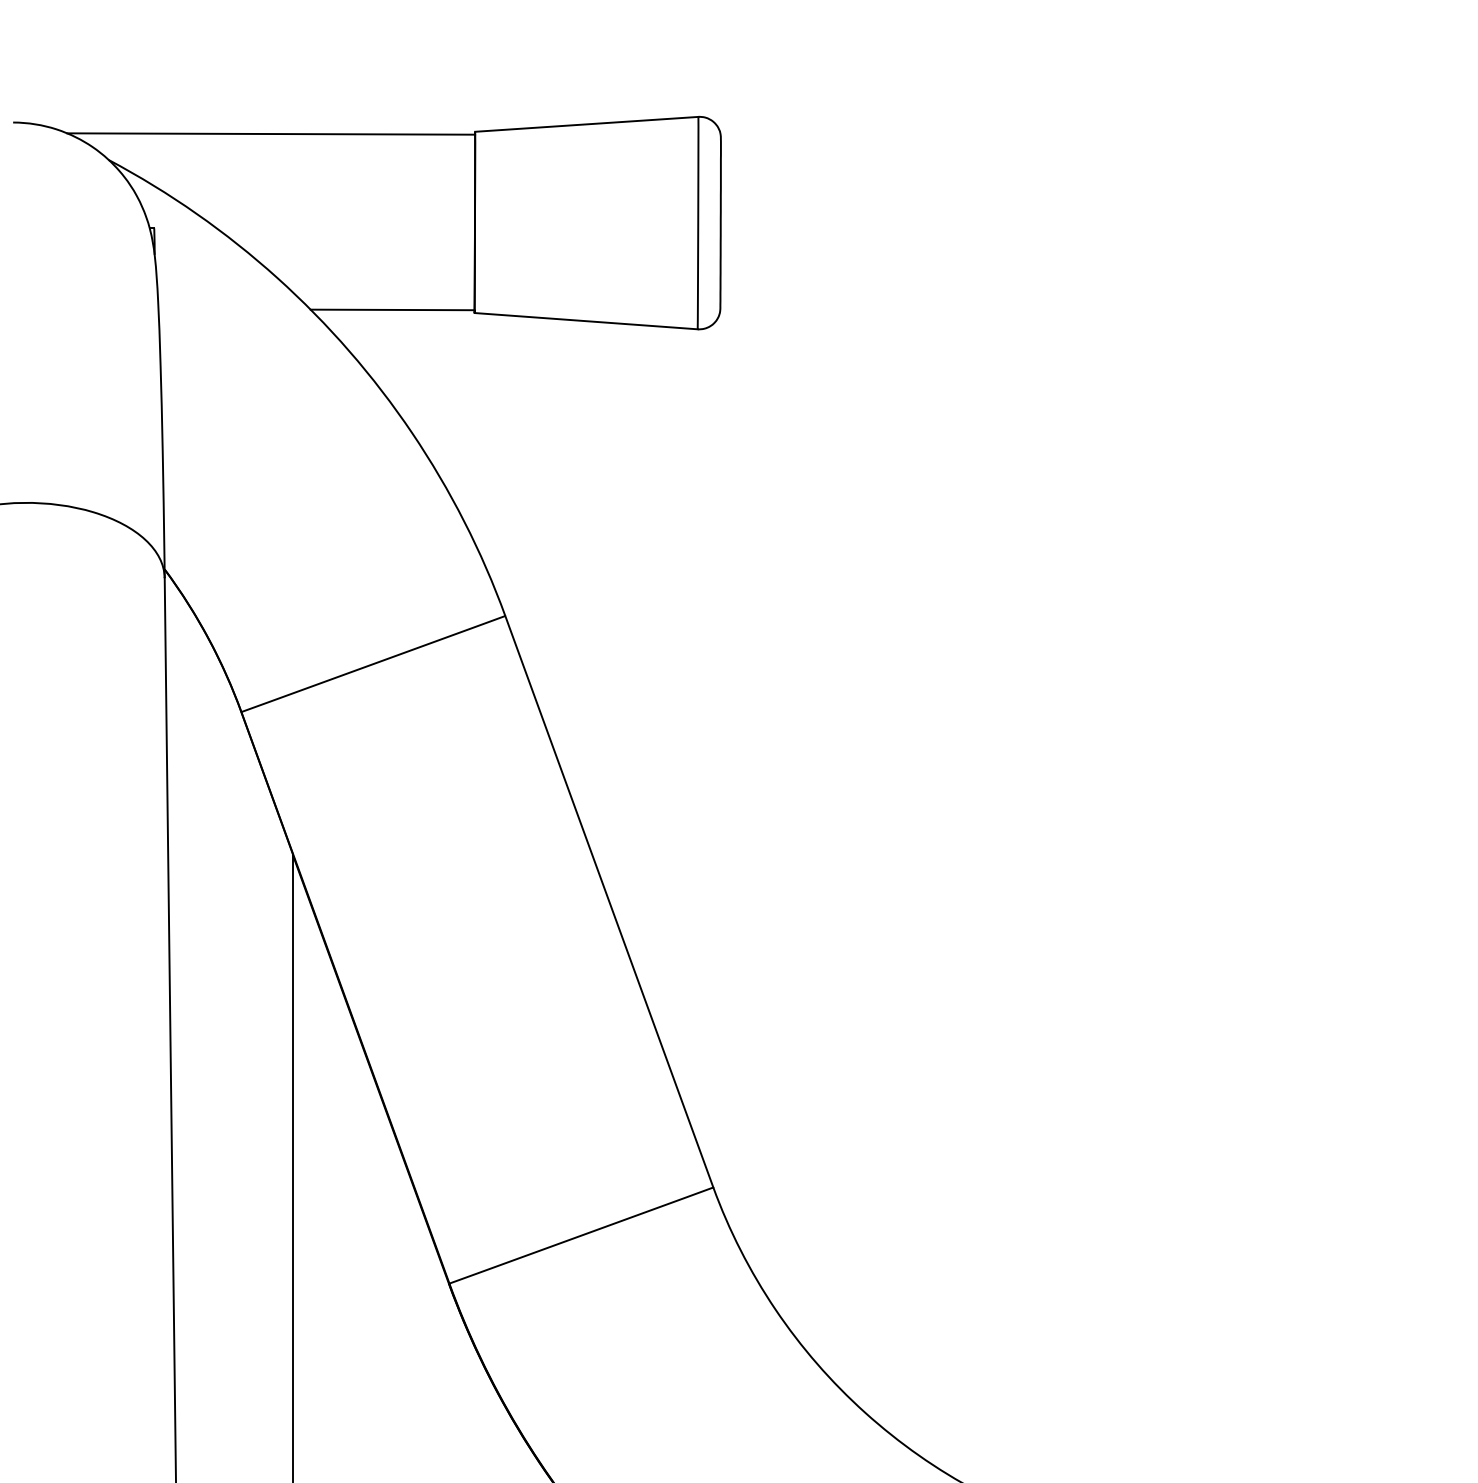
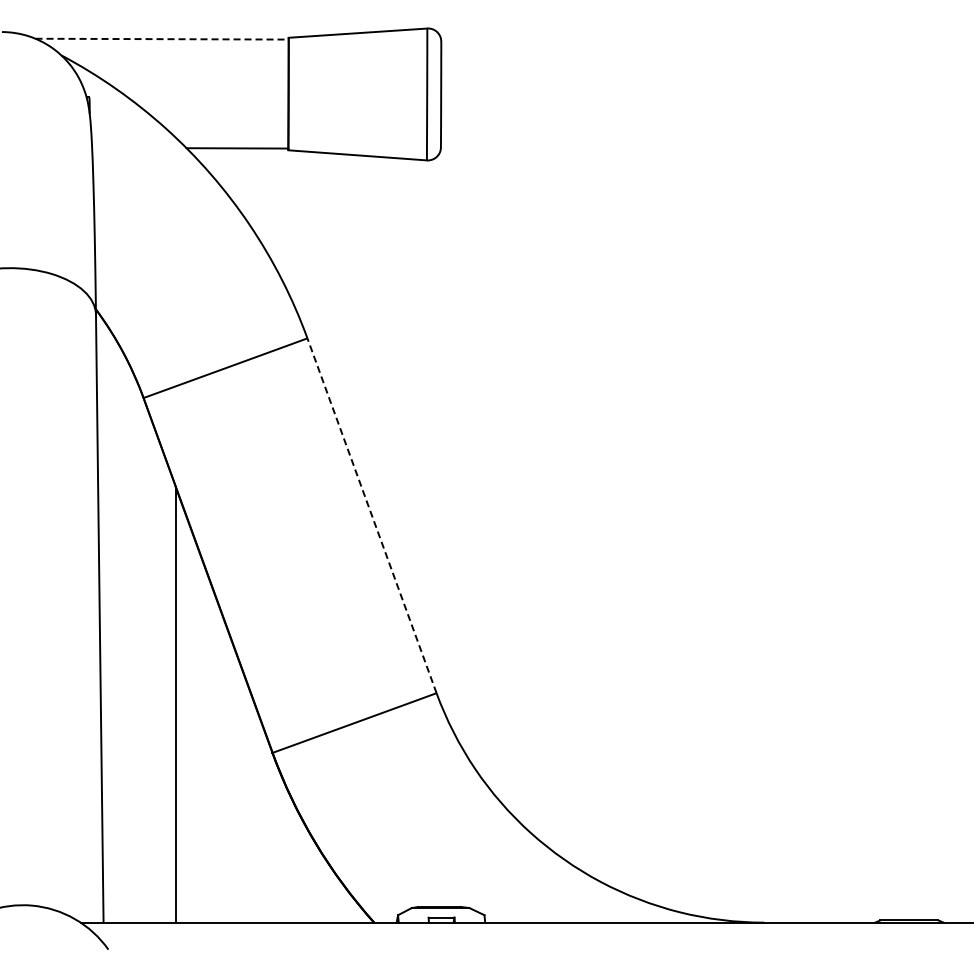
line: (271, 134) -> (162, 39), solid -> dashed
line: (610, 901) -> (372, 515), solid -> dashed

